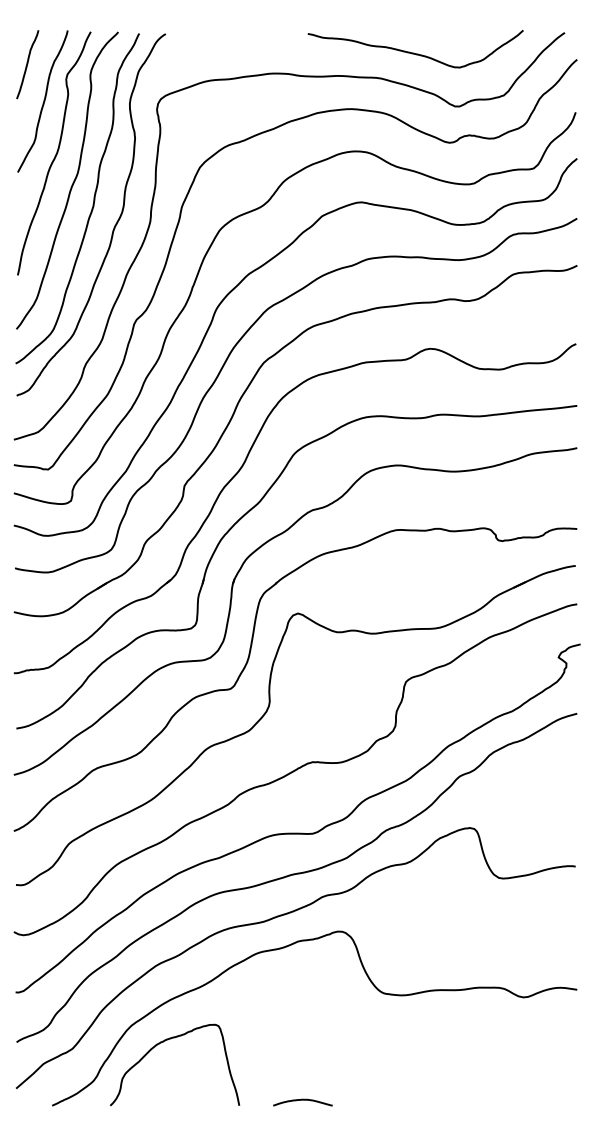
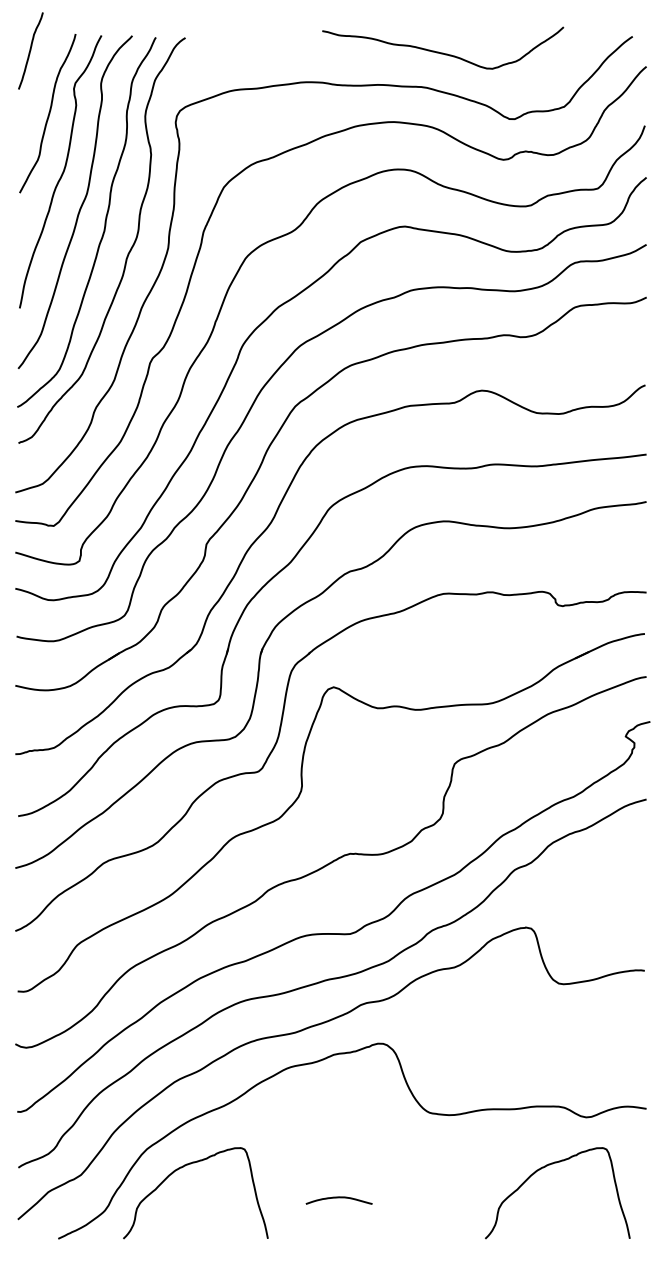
curve: (414, 52) -> (441, 51), moved
curve: (27, 64) -> (30, 50), moved
curve: (486, 1042) -> (544, 1167), added
curve: (302, 1100) -> (338, 1198), moved

